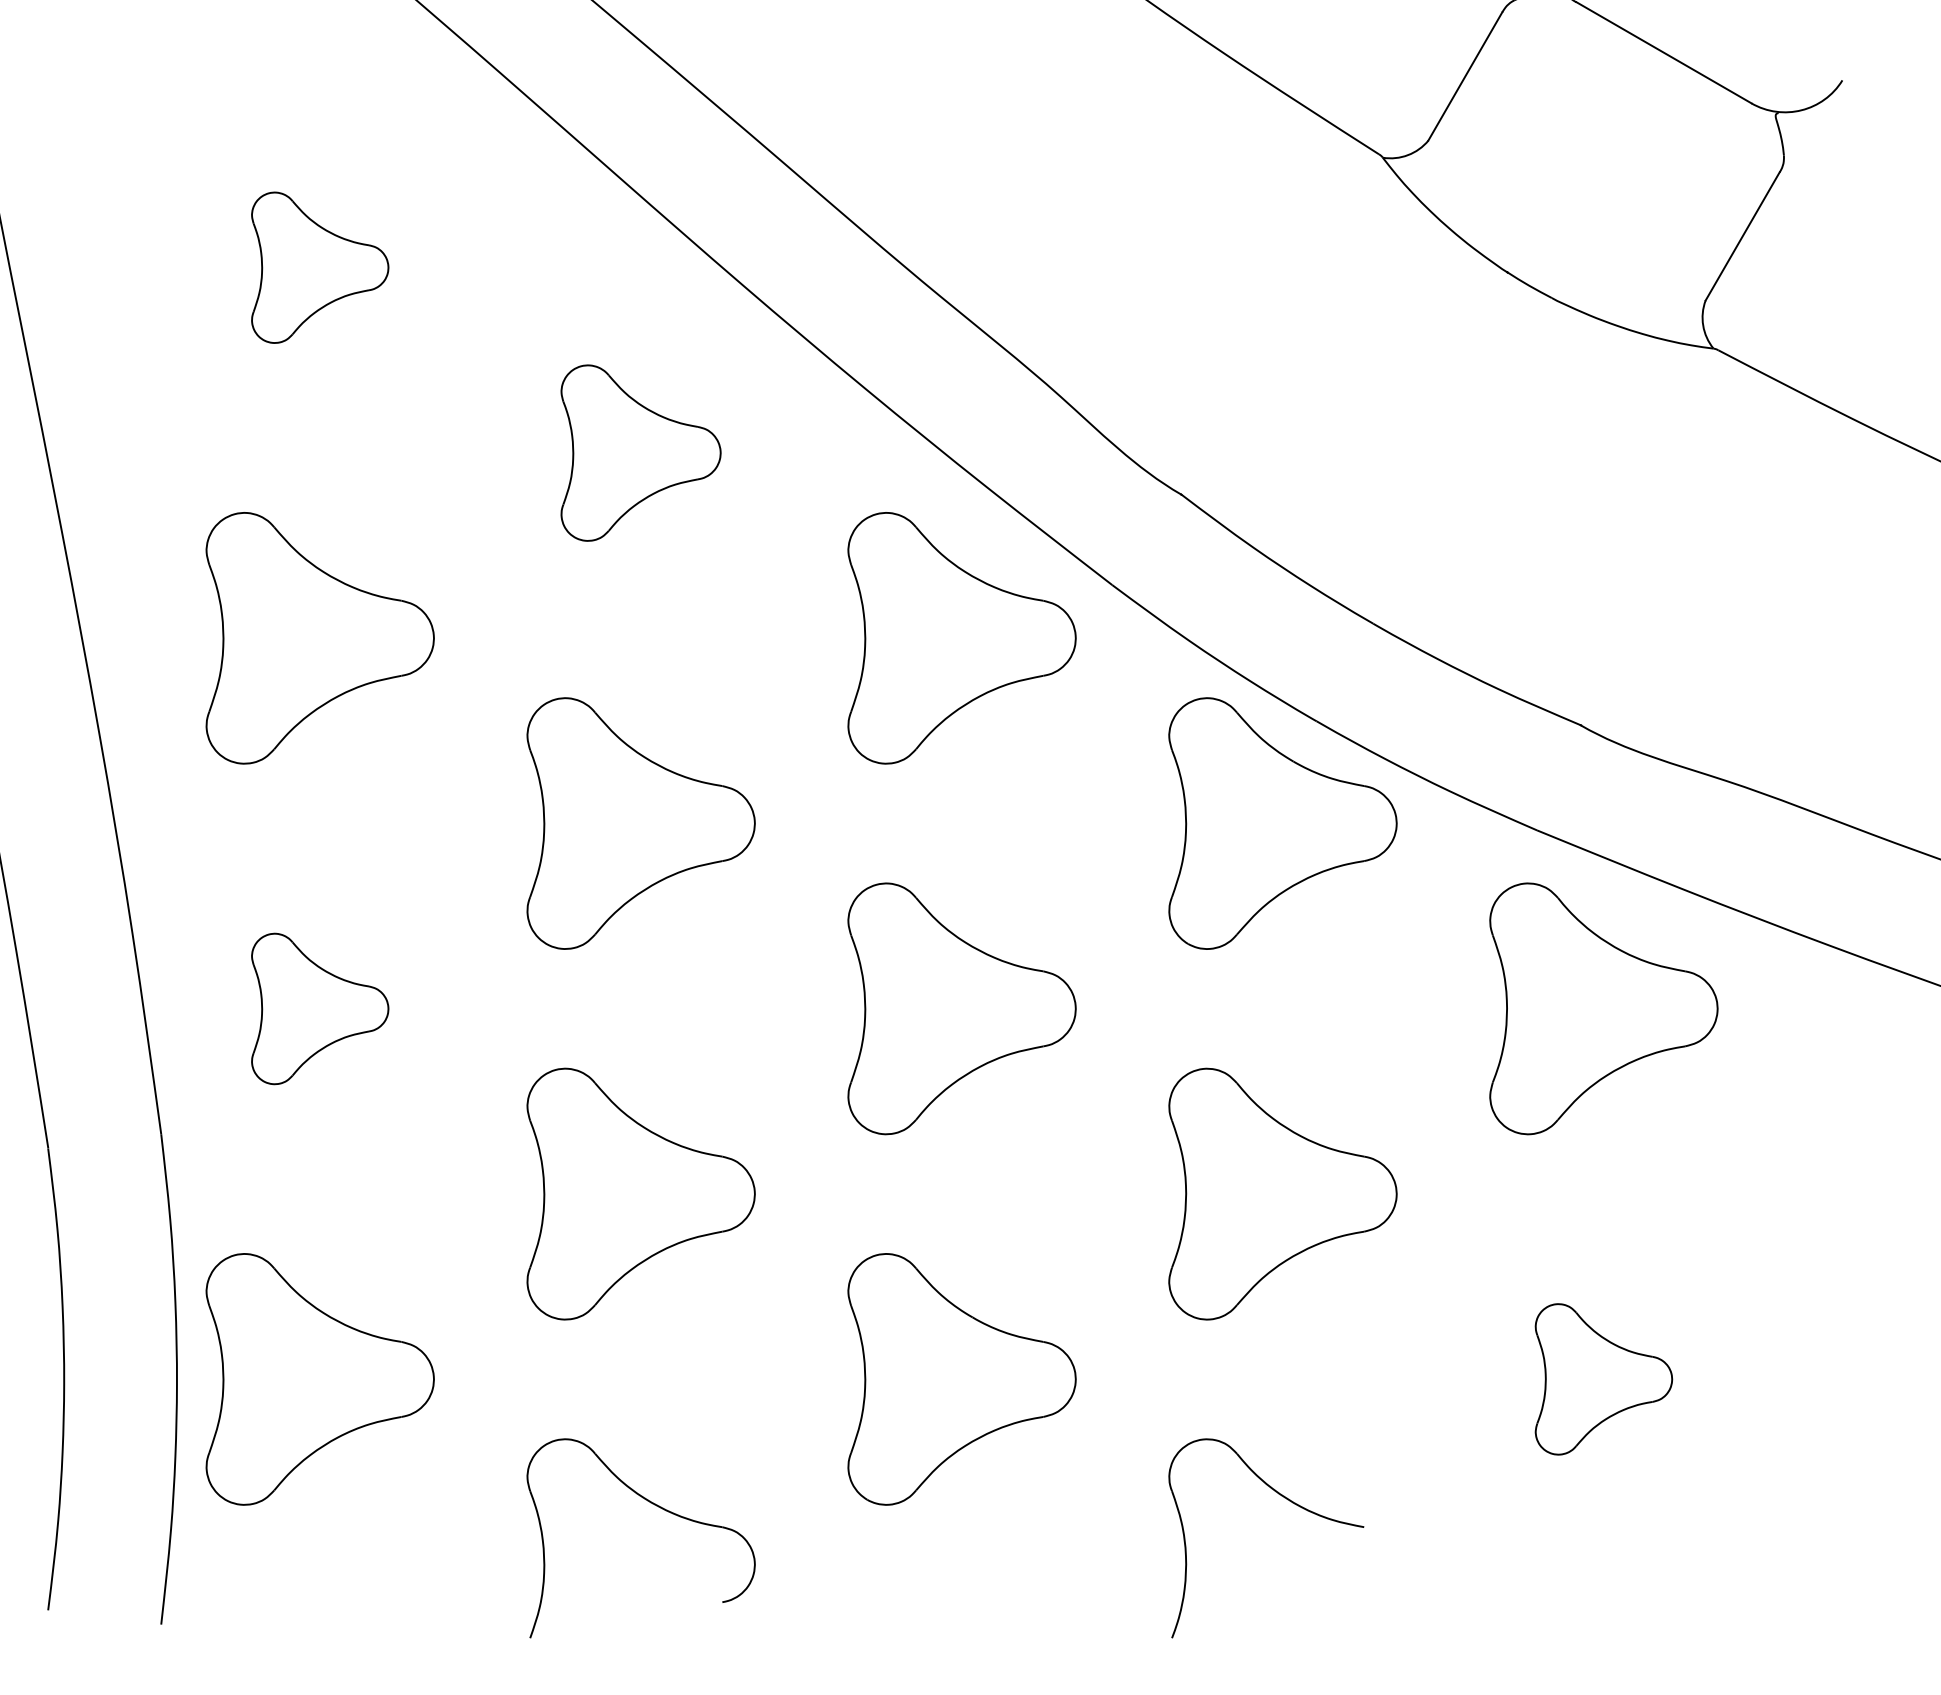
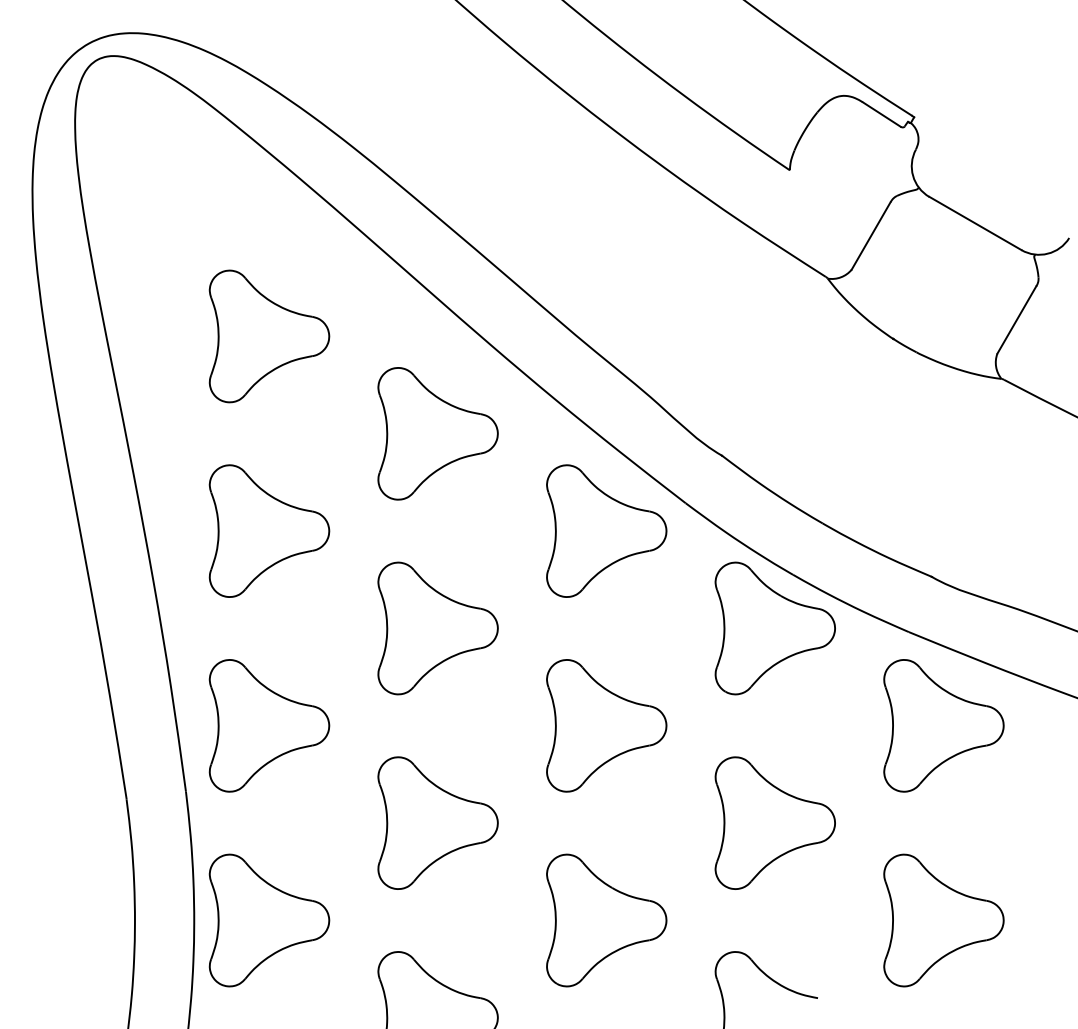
part: (320, 267) -> (269, 336), size x1.67
part: (639, 452) -> (437, 433), size x1.43
part: (320, 1008) -> (269, 725), size x1.67
part: (1603, 1379) -> (943, 920), size x1.67

